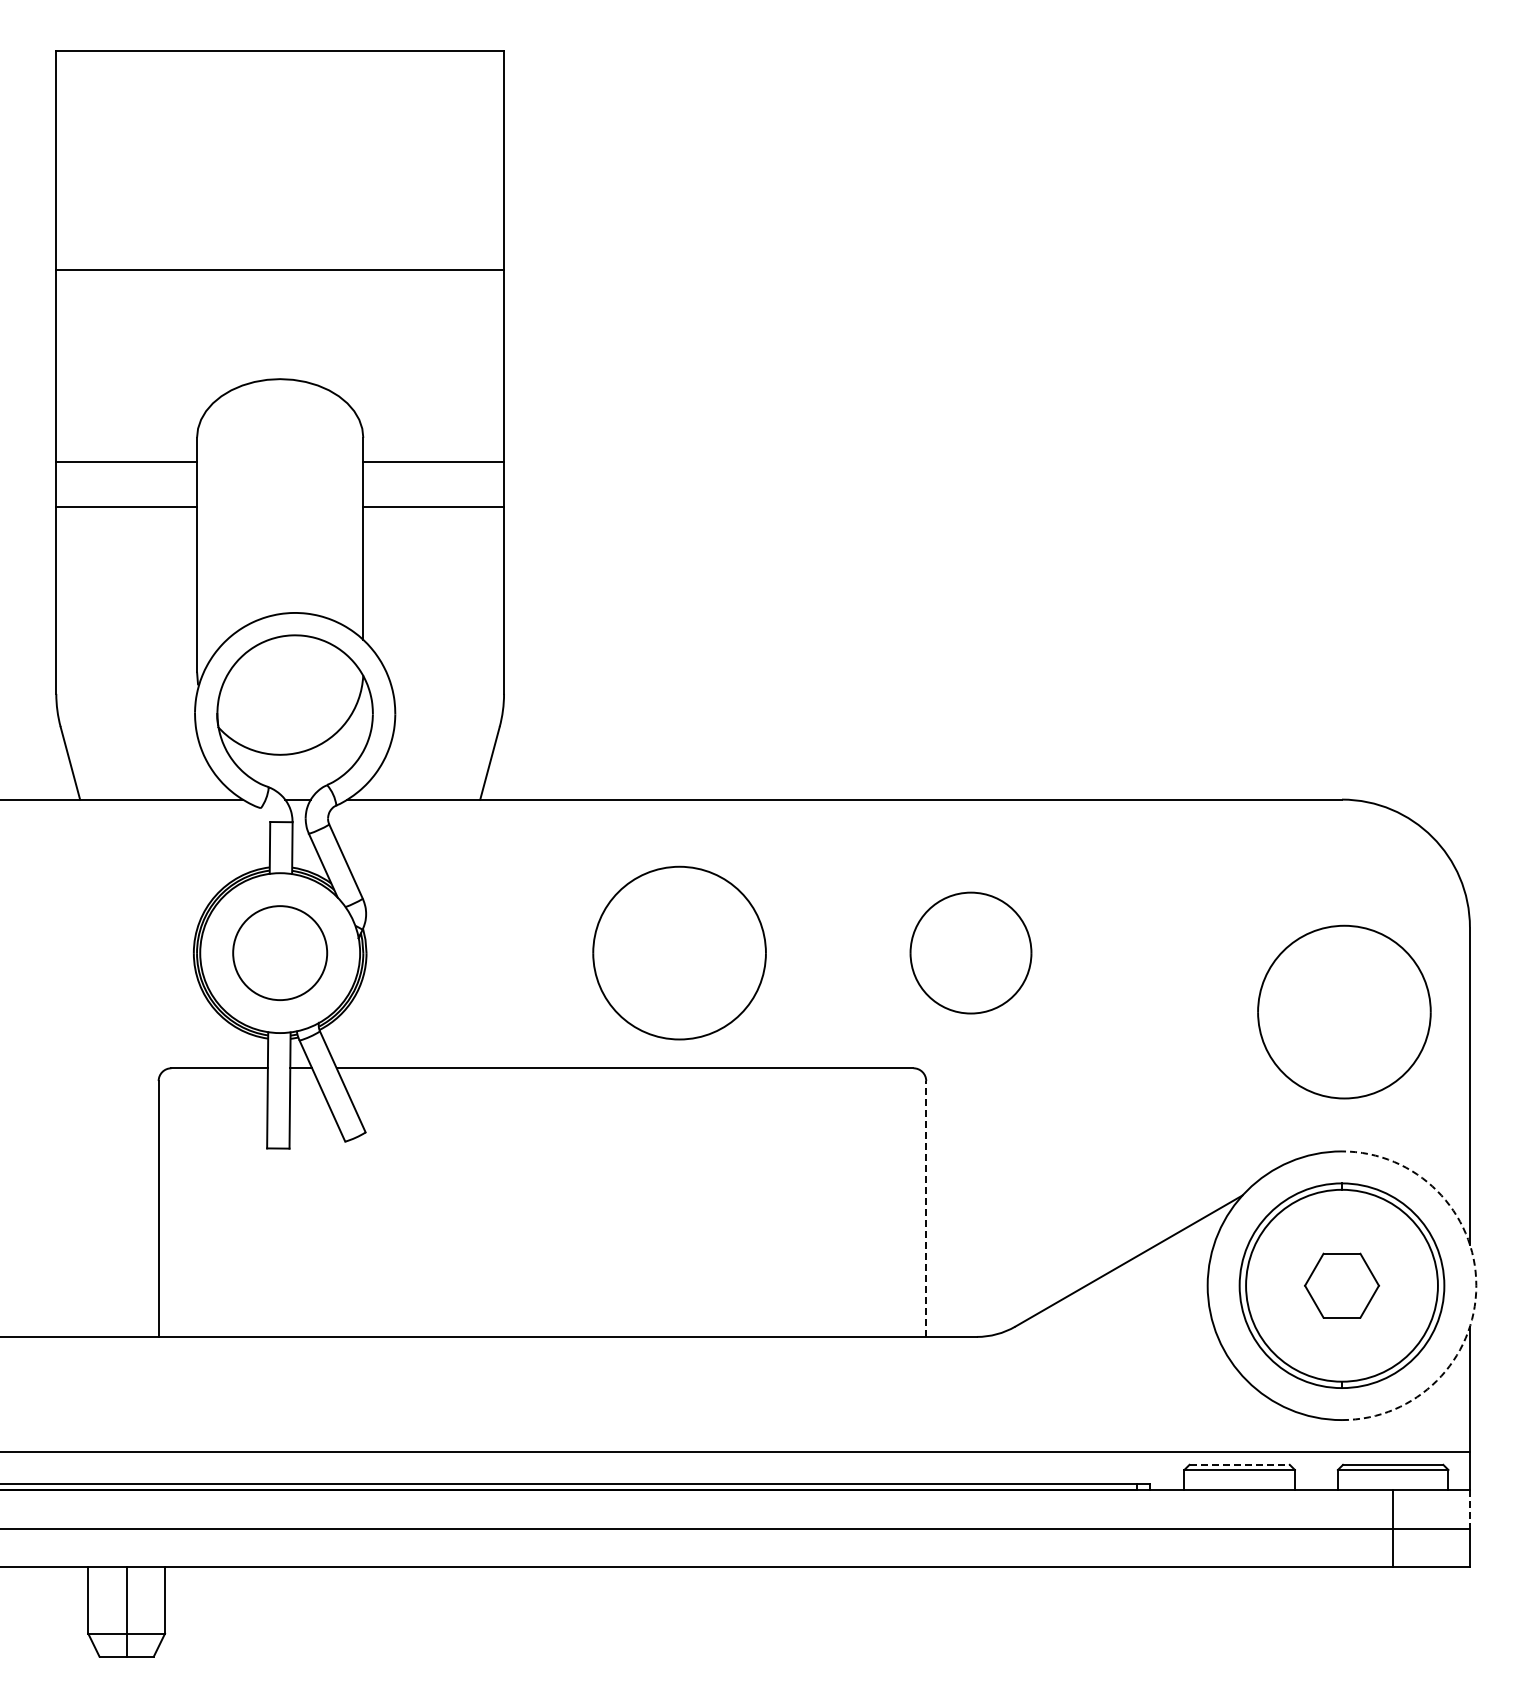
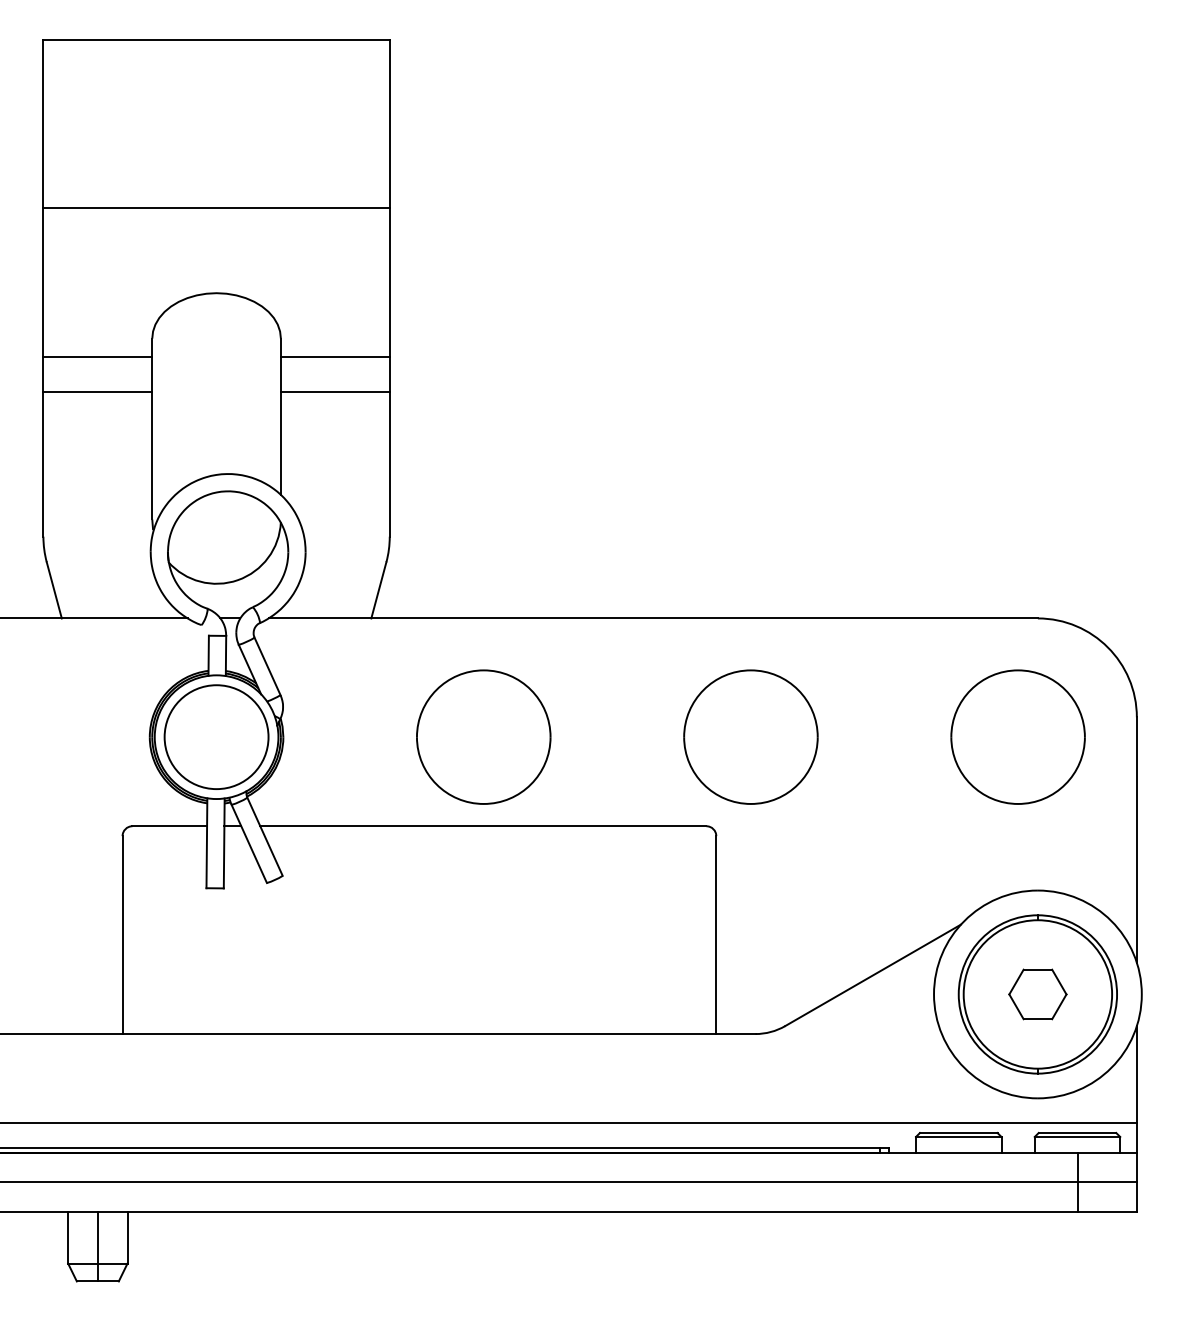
circle: (280, 952) -> (216, 736), size x1.43
part: (679, 952) -> (483, 736), moved
part: (970, 952) -> (750, 736), size x1.43
part: (1344, 1011) -> (1018, 736), moved
line: (926, 1209) -> (716, 935), dashed -> solid
arc: (1476, 1285) -> (1141, 994), dashed -> solid
line: (1240, 1464) -> (959, 1132), dashed -> solid
line: (1469, 1510) -> (1136, 1168), dashed -> solid

